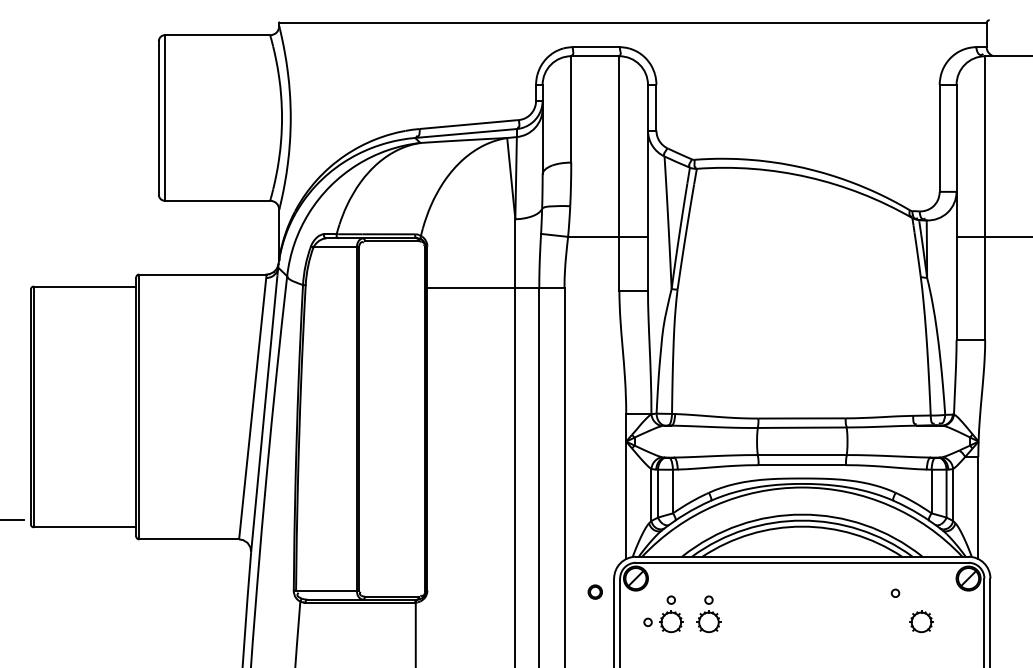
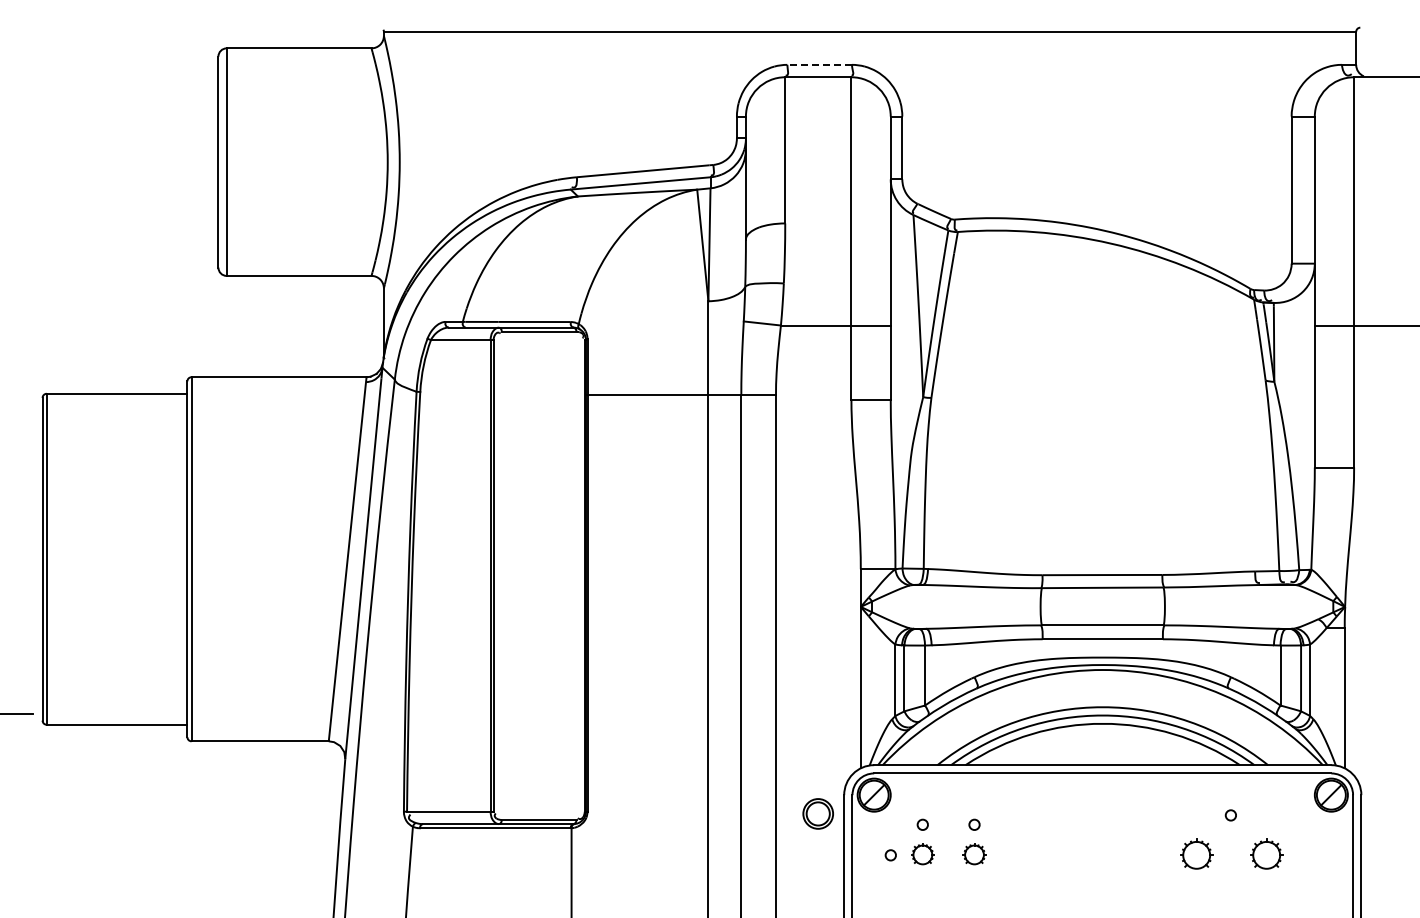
line: (596, 46) -> (819, 64), solid -> dashed
part: (595, 591) -> (818, 813), size x1.6
part: (671, 621) -> (922, 853), size x0.7
part: (708, 621) -> (974, 853), size x0.7
part: (870, 621) -> (1196, 853), added

